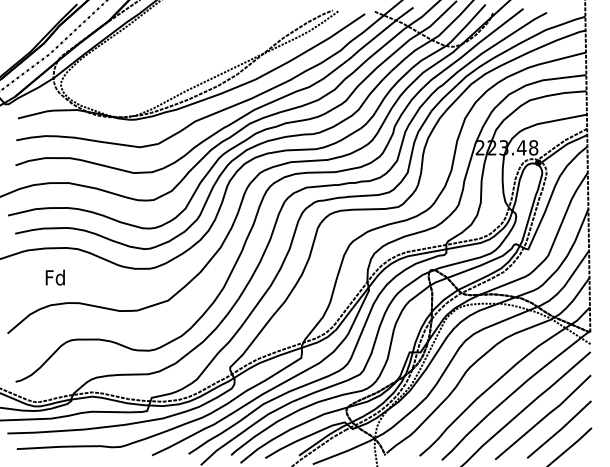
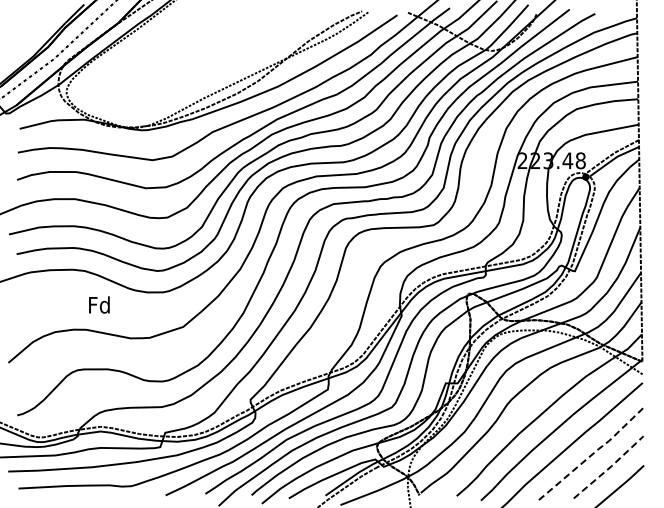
text: (55, 277) -> (99, 304), moved
line: (545, 416) -> (593, 453), solid -> dashed
line: (560, 429) -> (609, 467), solid -> dashed

